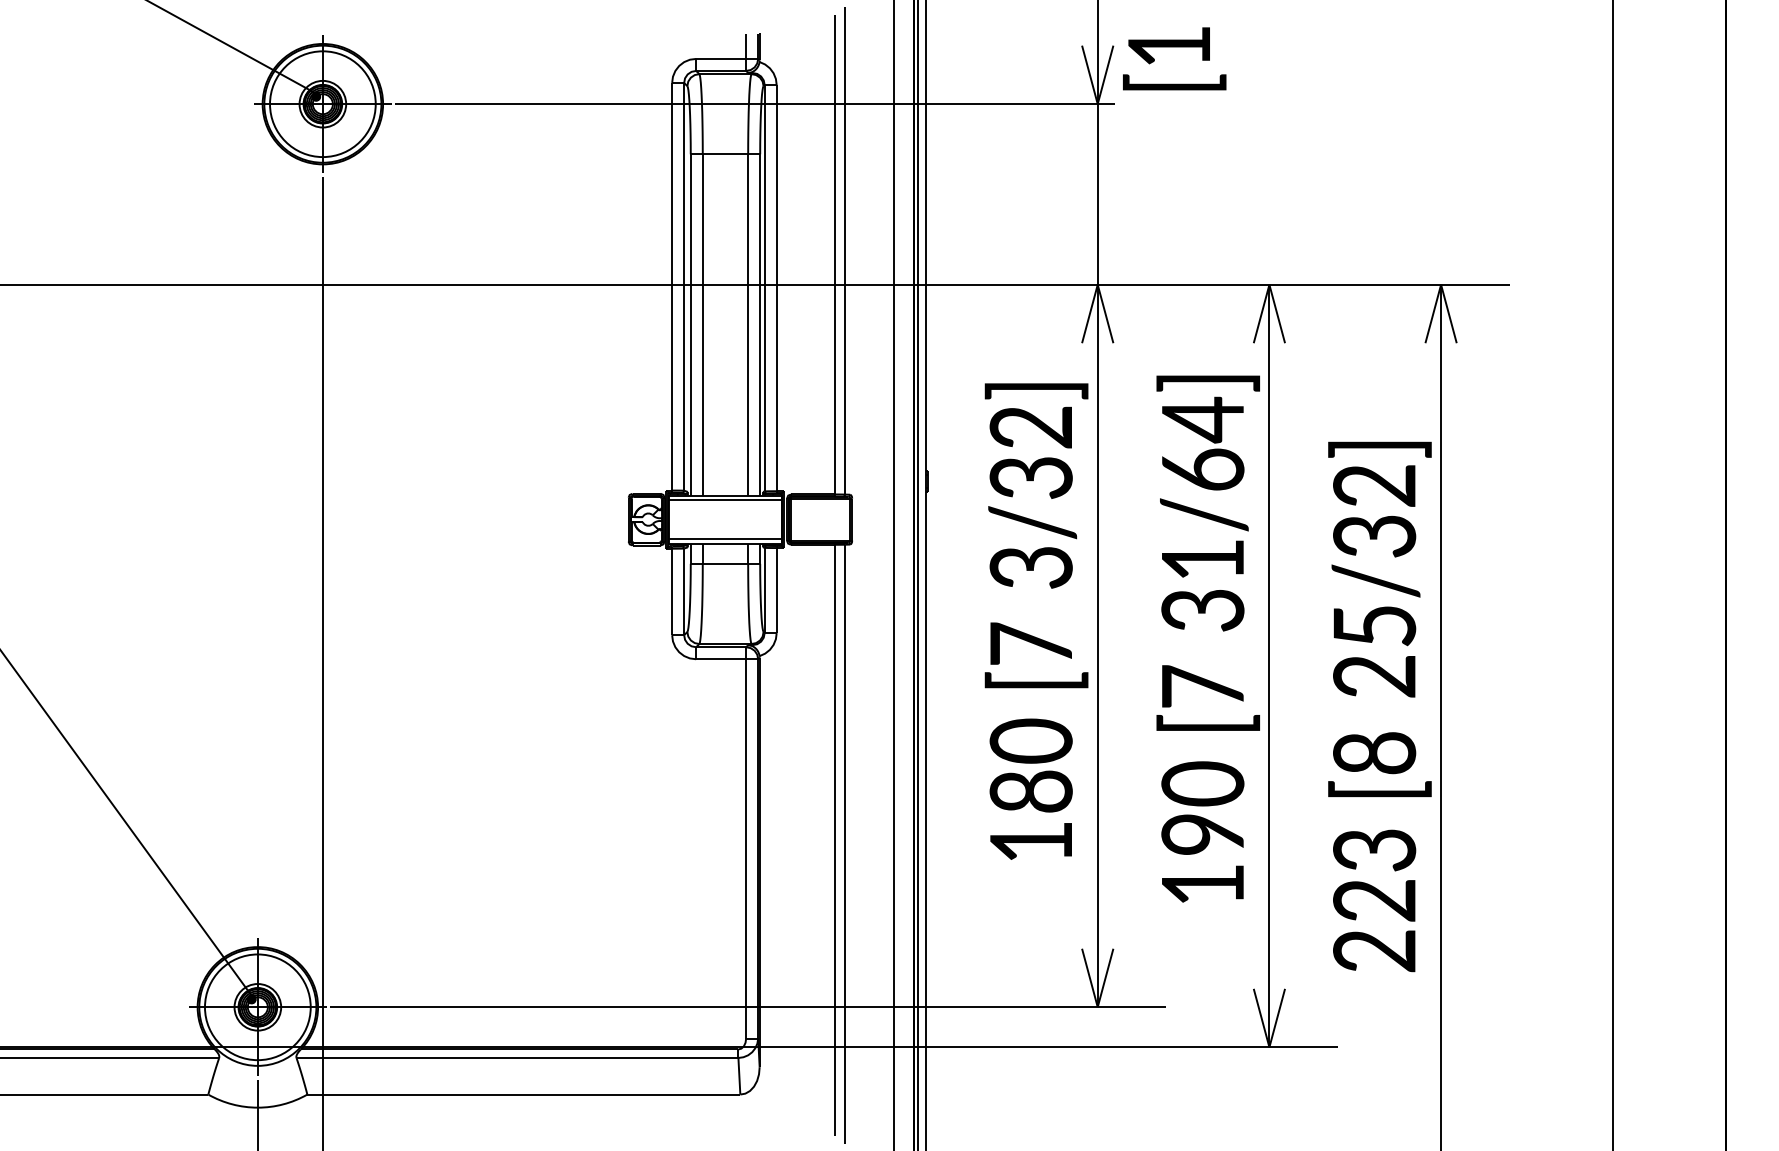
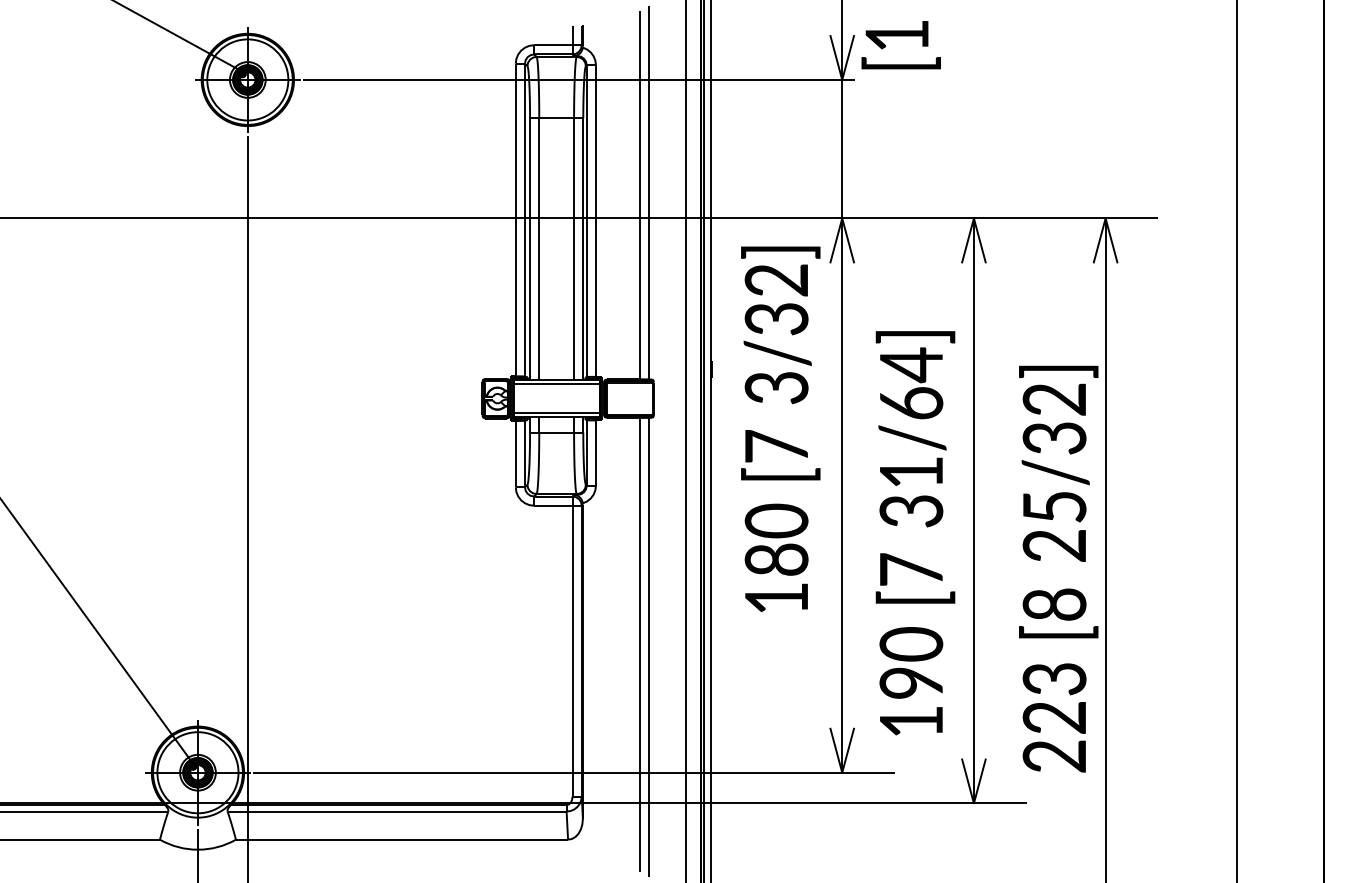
text: (1036, 621) -> (780, 429), moved
text: (1207, 638) -> (914, 532), moved
text: (1379, 706) -> (1058, 568), moved

